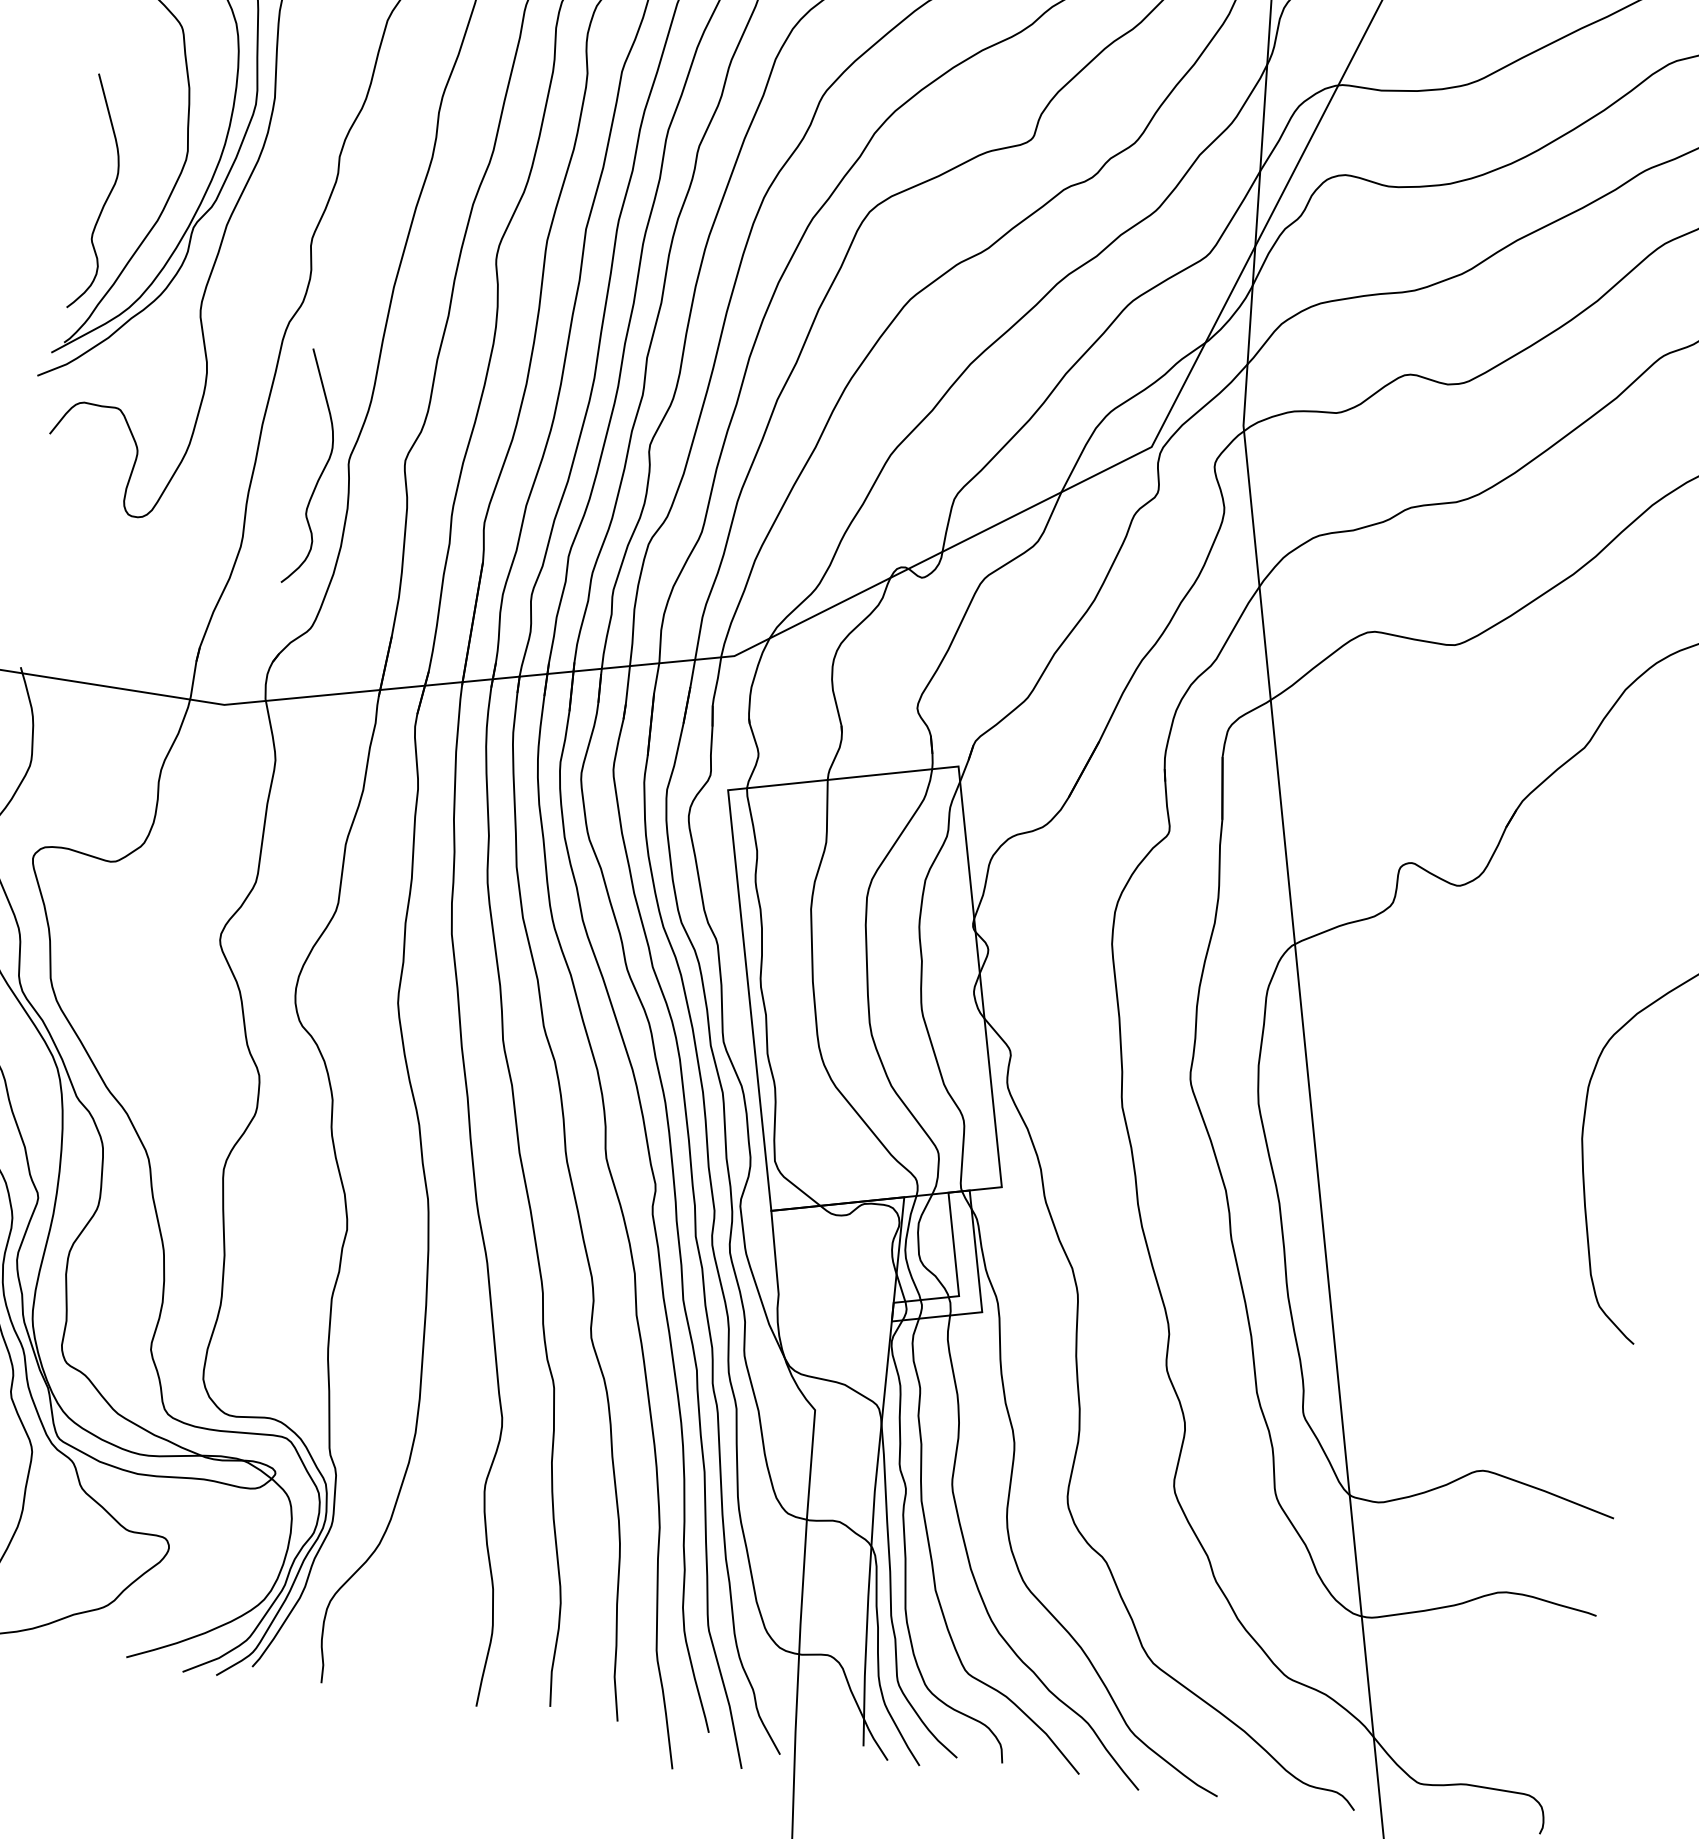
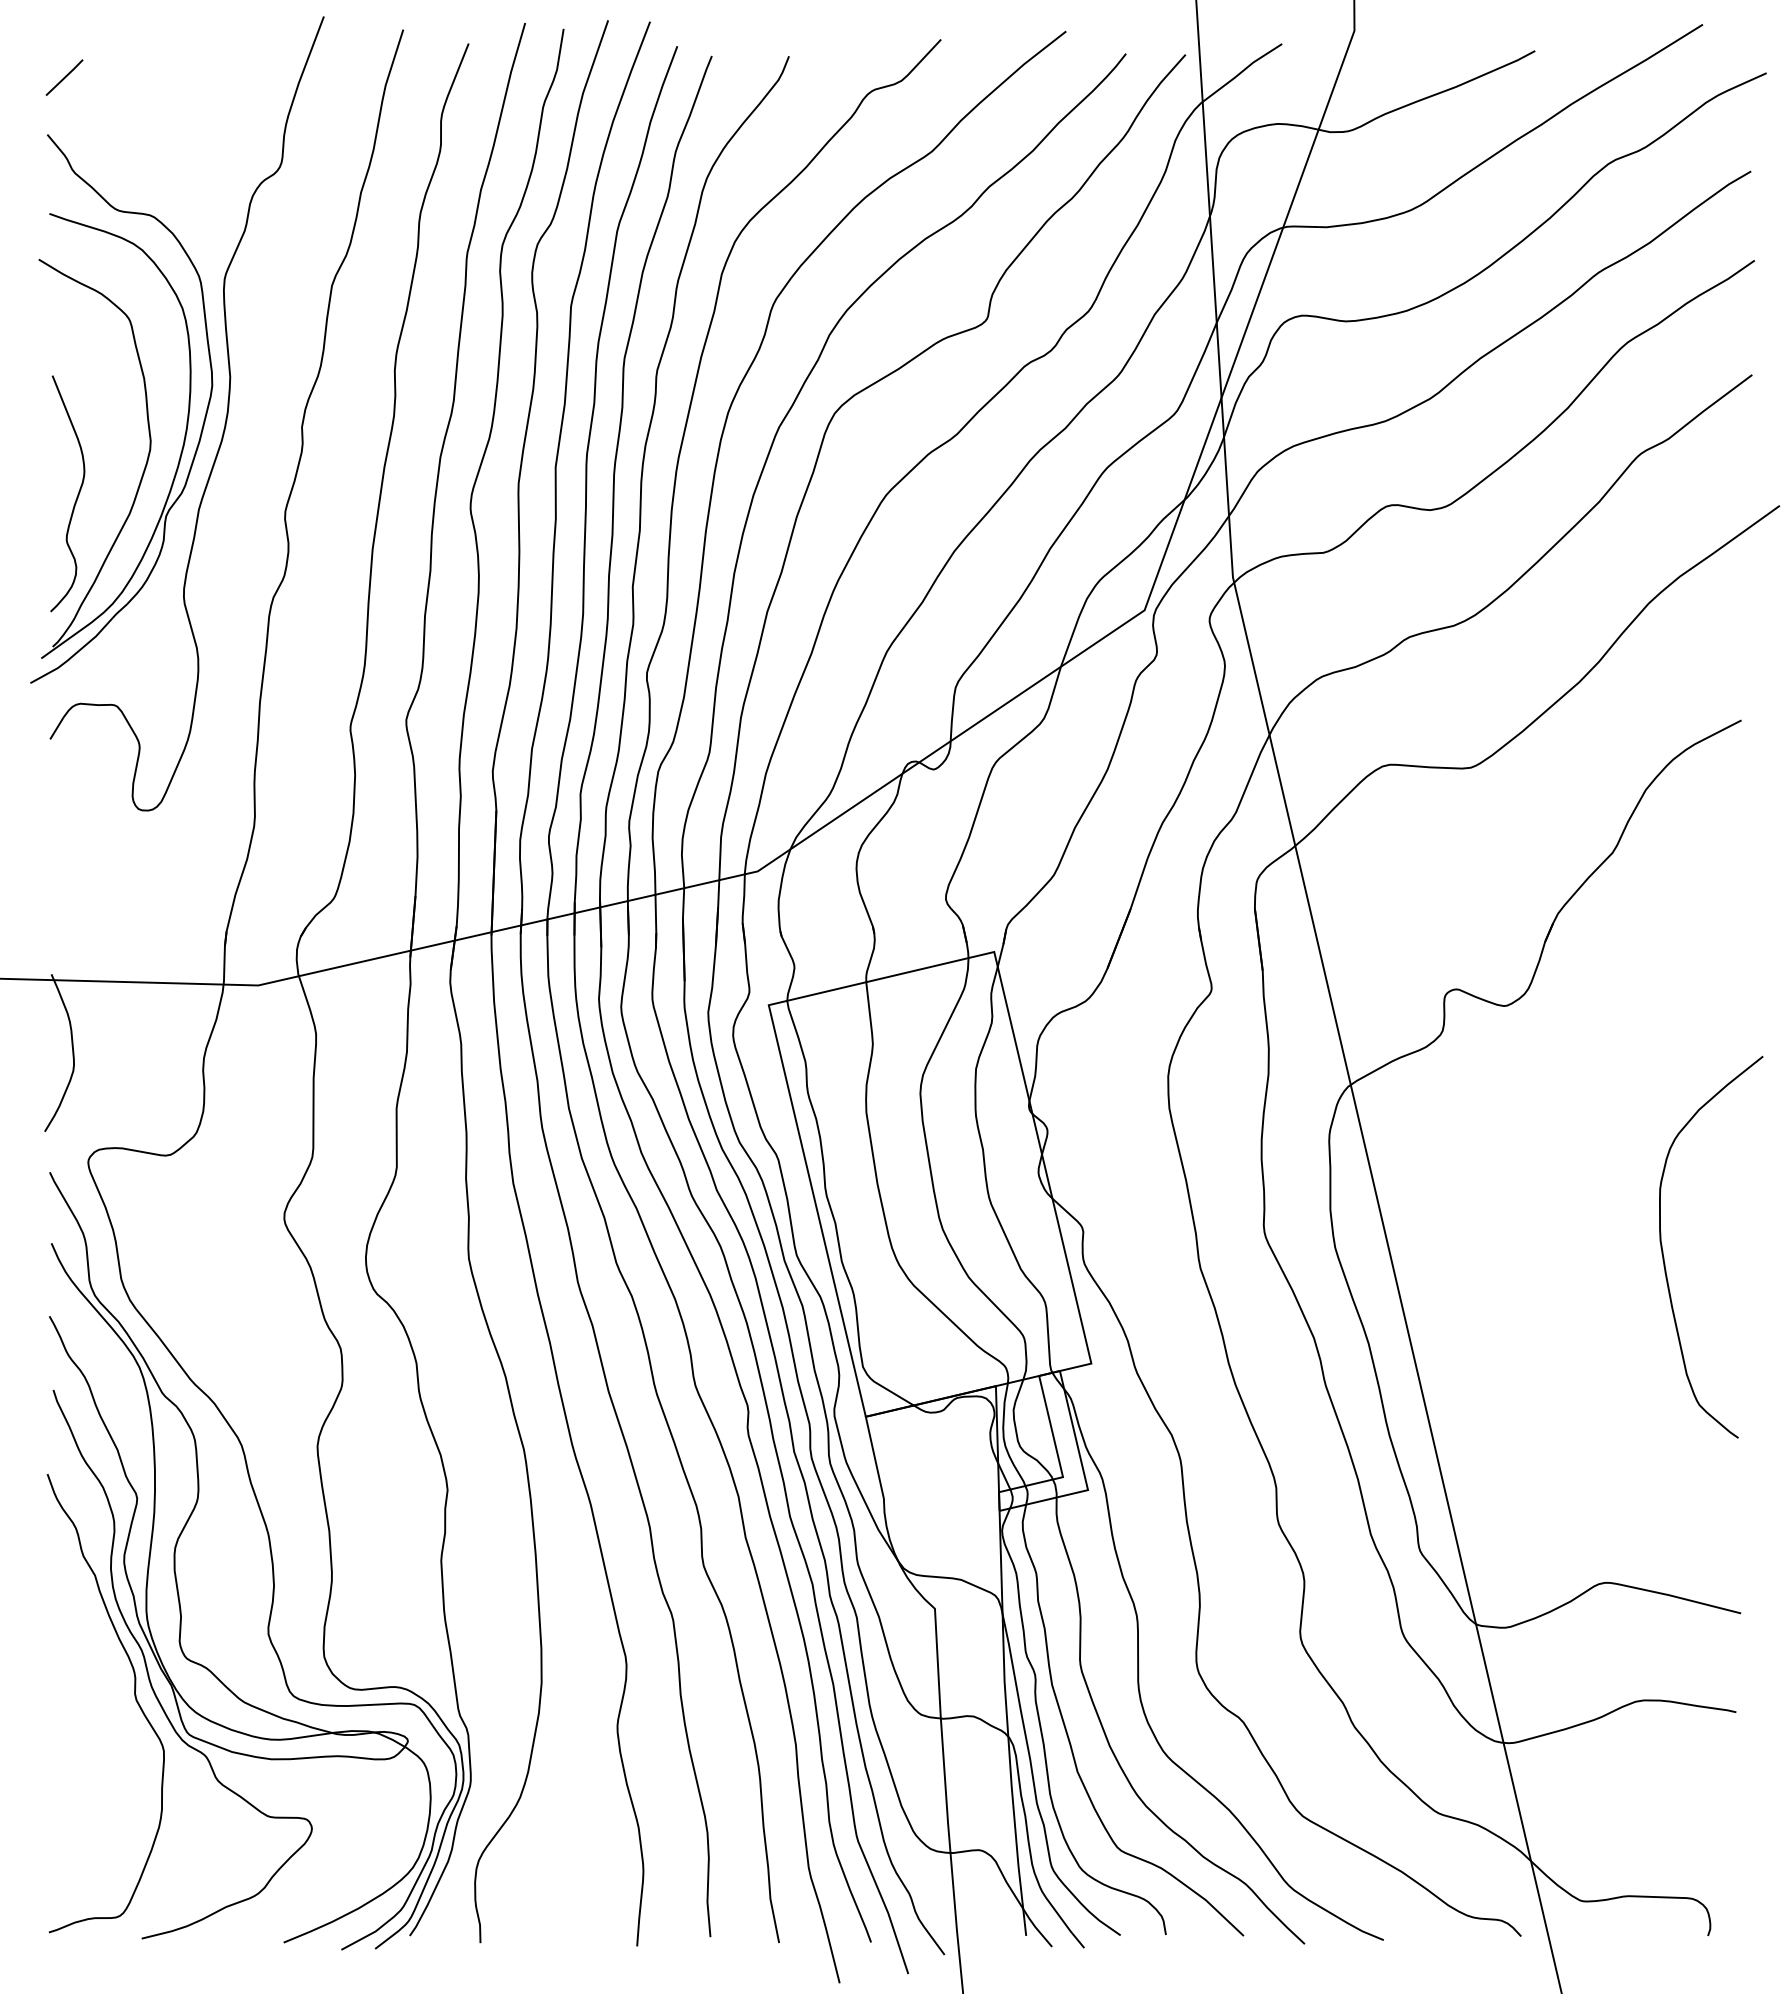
curve: (321, 472) -> (324, 742), removed

